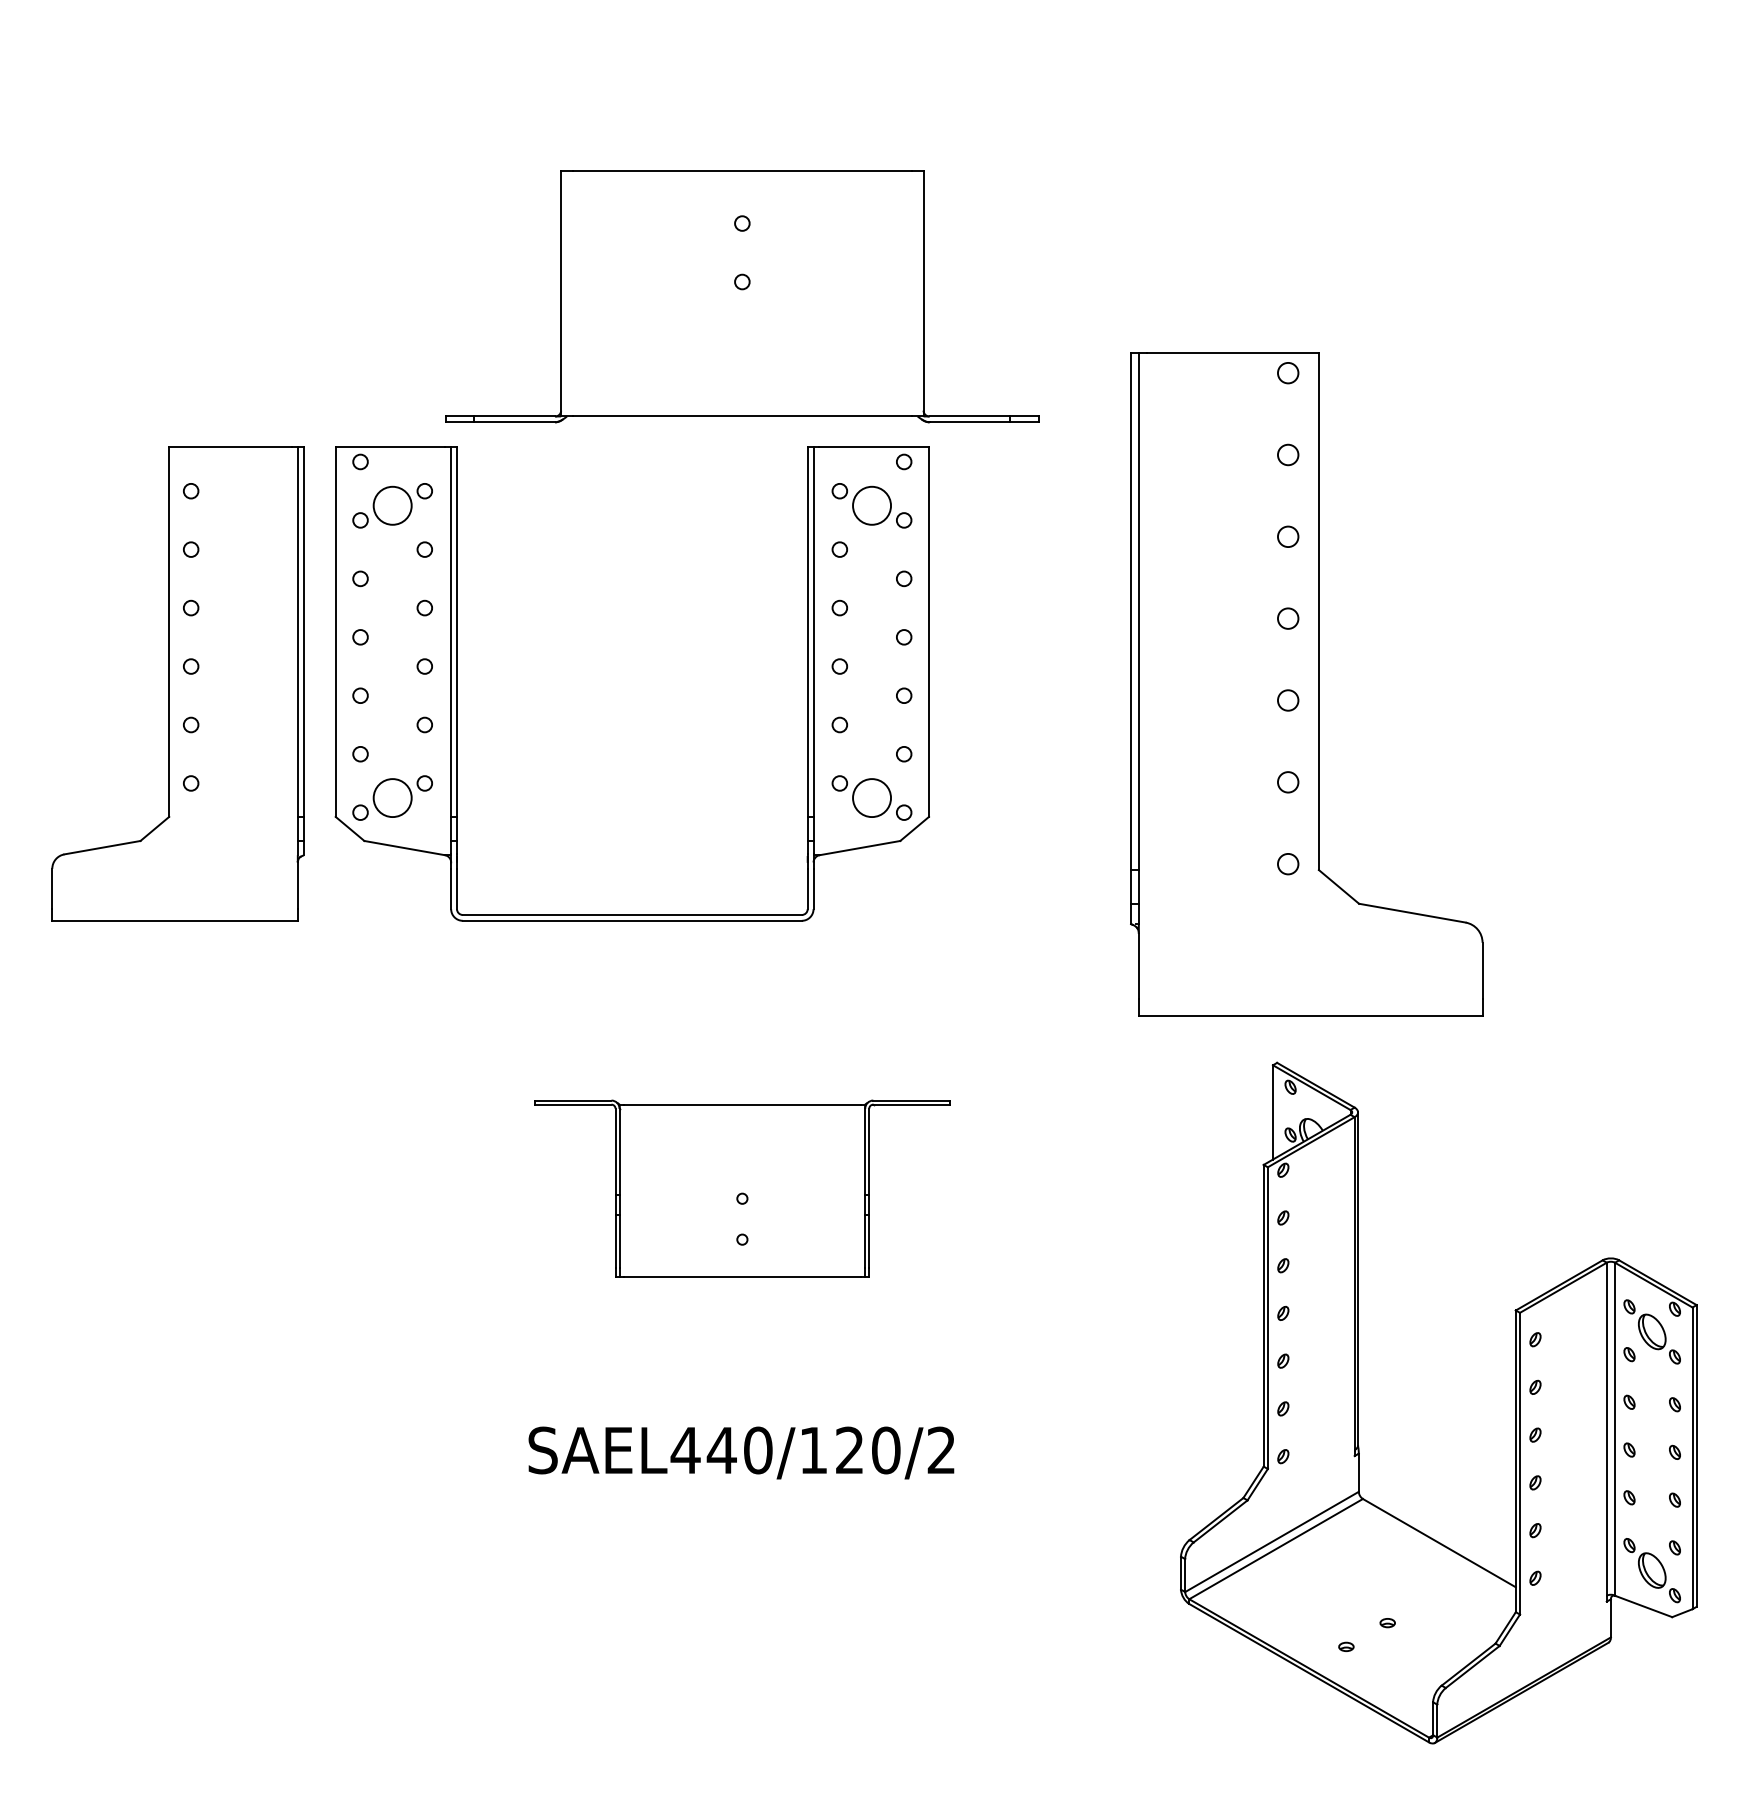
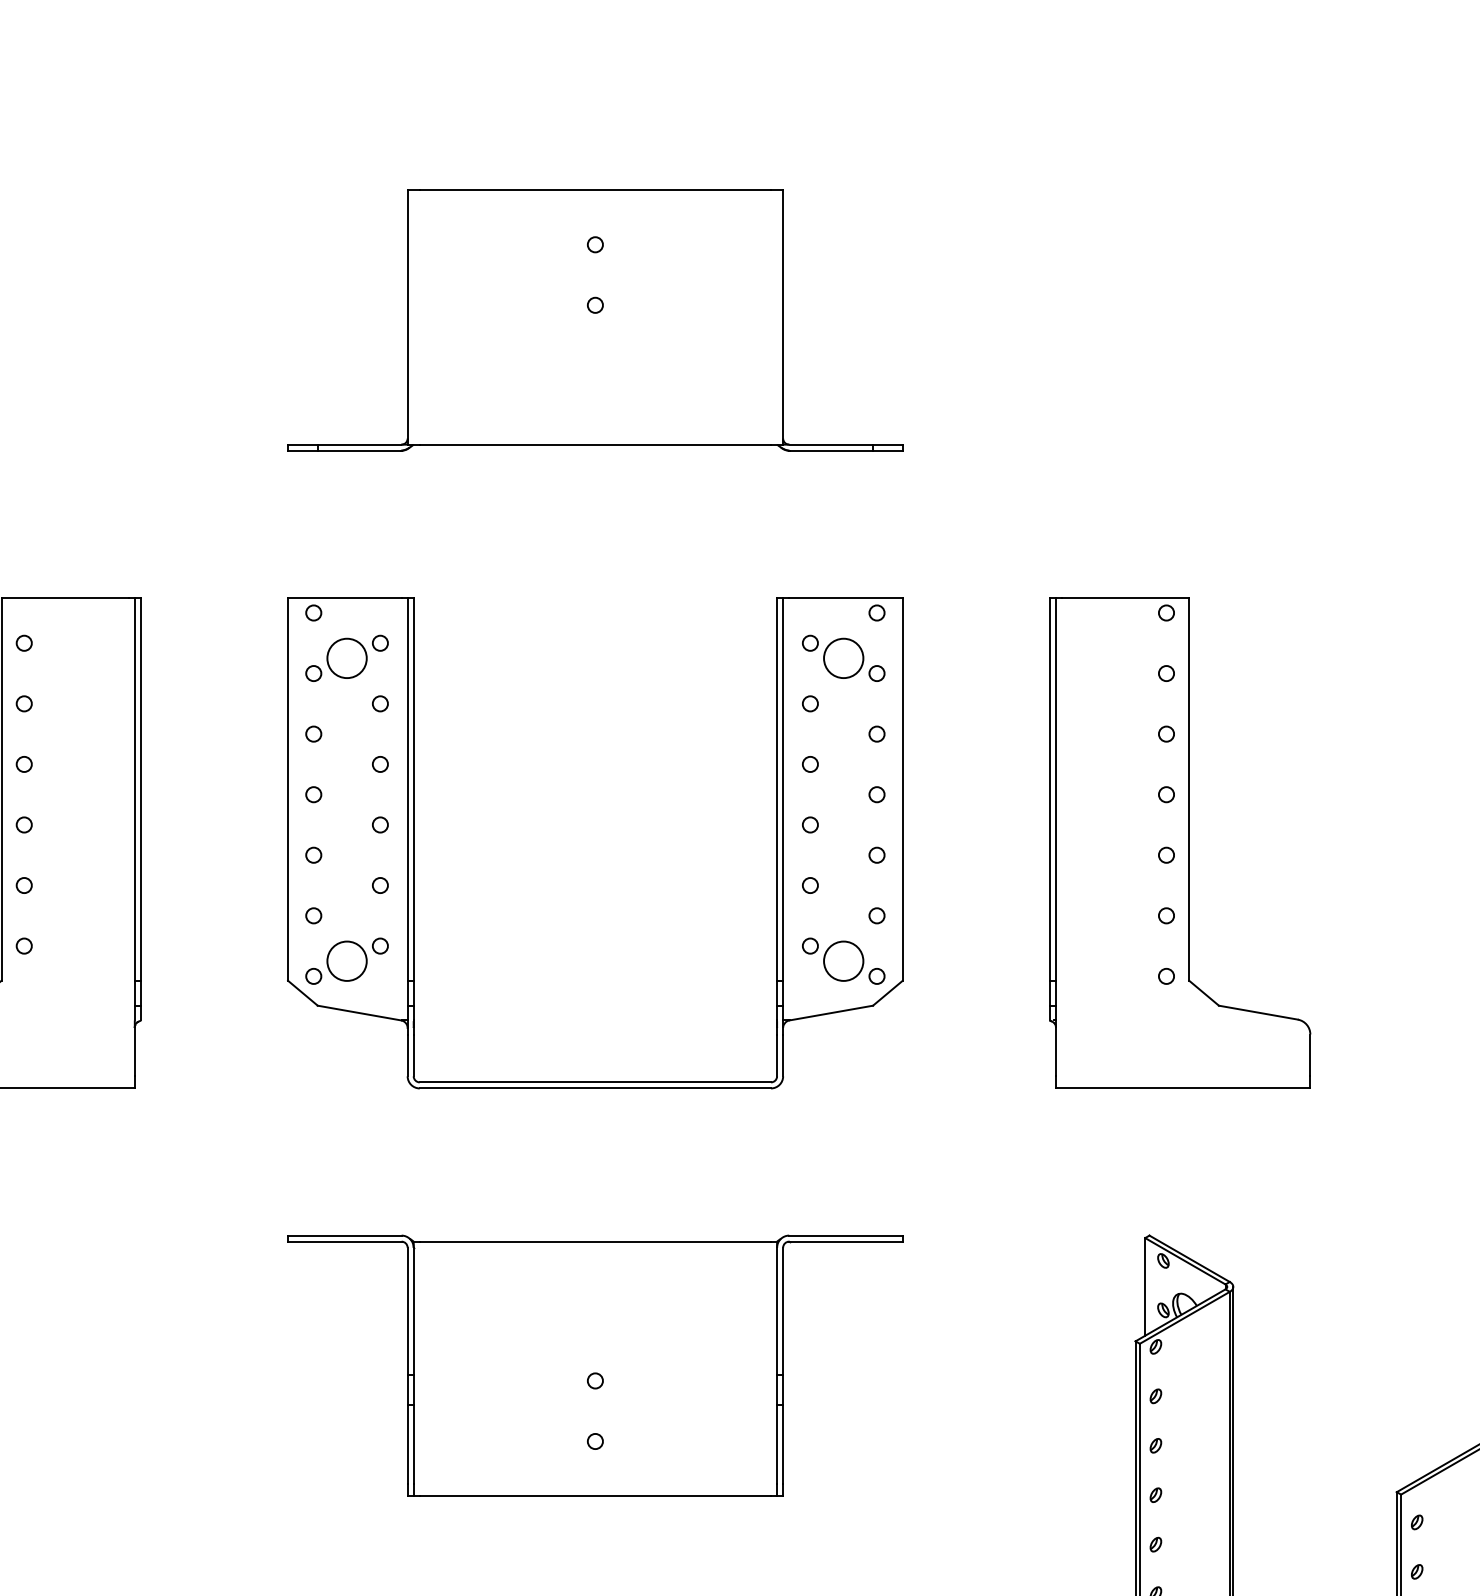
part: (742, 296) -> (595, 320), moved
part: (457, 683) -> (414, 842), moved
part: (1306, 683) -> (1179, 842), size x0.71
part: (742, 1188) -> (595, 1365), size x1.43

